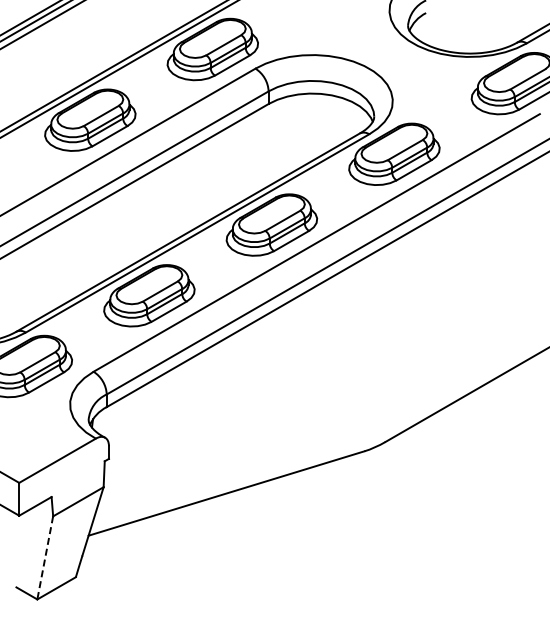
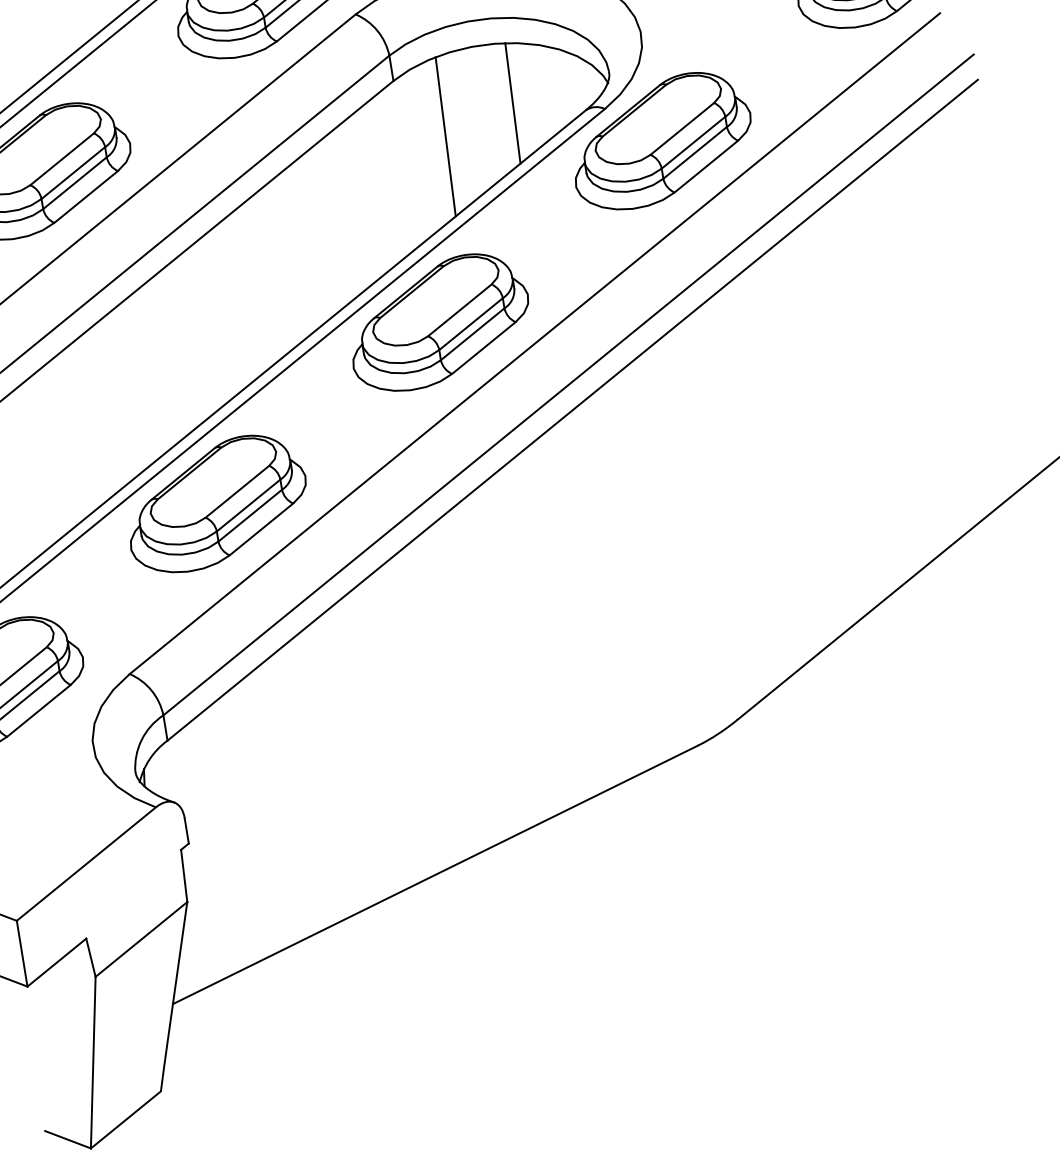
line: (324, 124) -> (512, 103), added
line: (289, 134) -> (445, 135), added
line: (45, 558) -> (93, 1063), dashed -> solid

